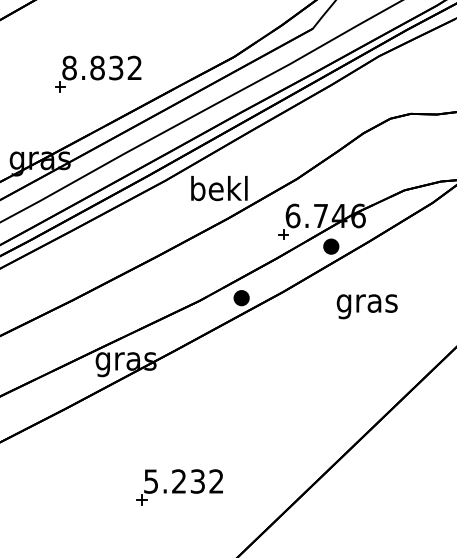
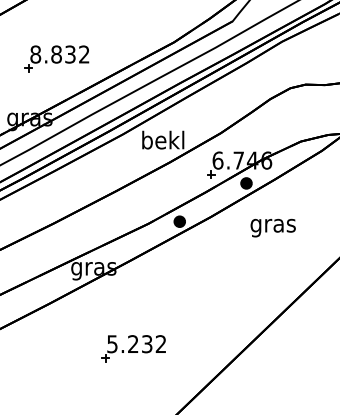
part: (97, 73) -> (56, 58), moved
part: (179, 487) -> (133, 348), moved

